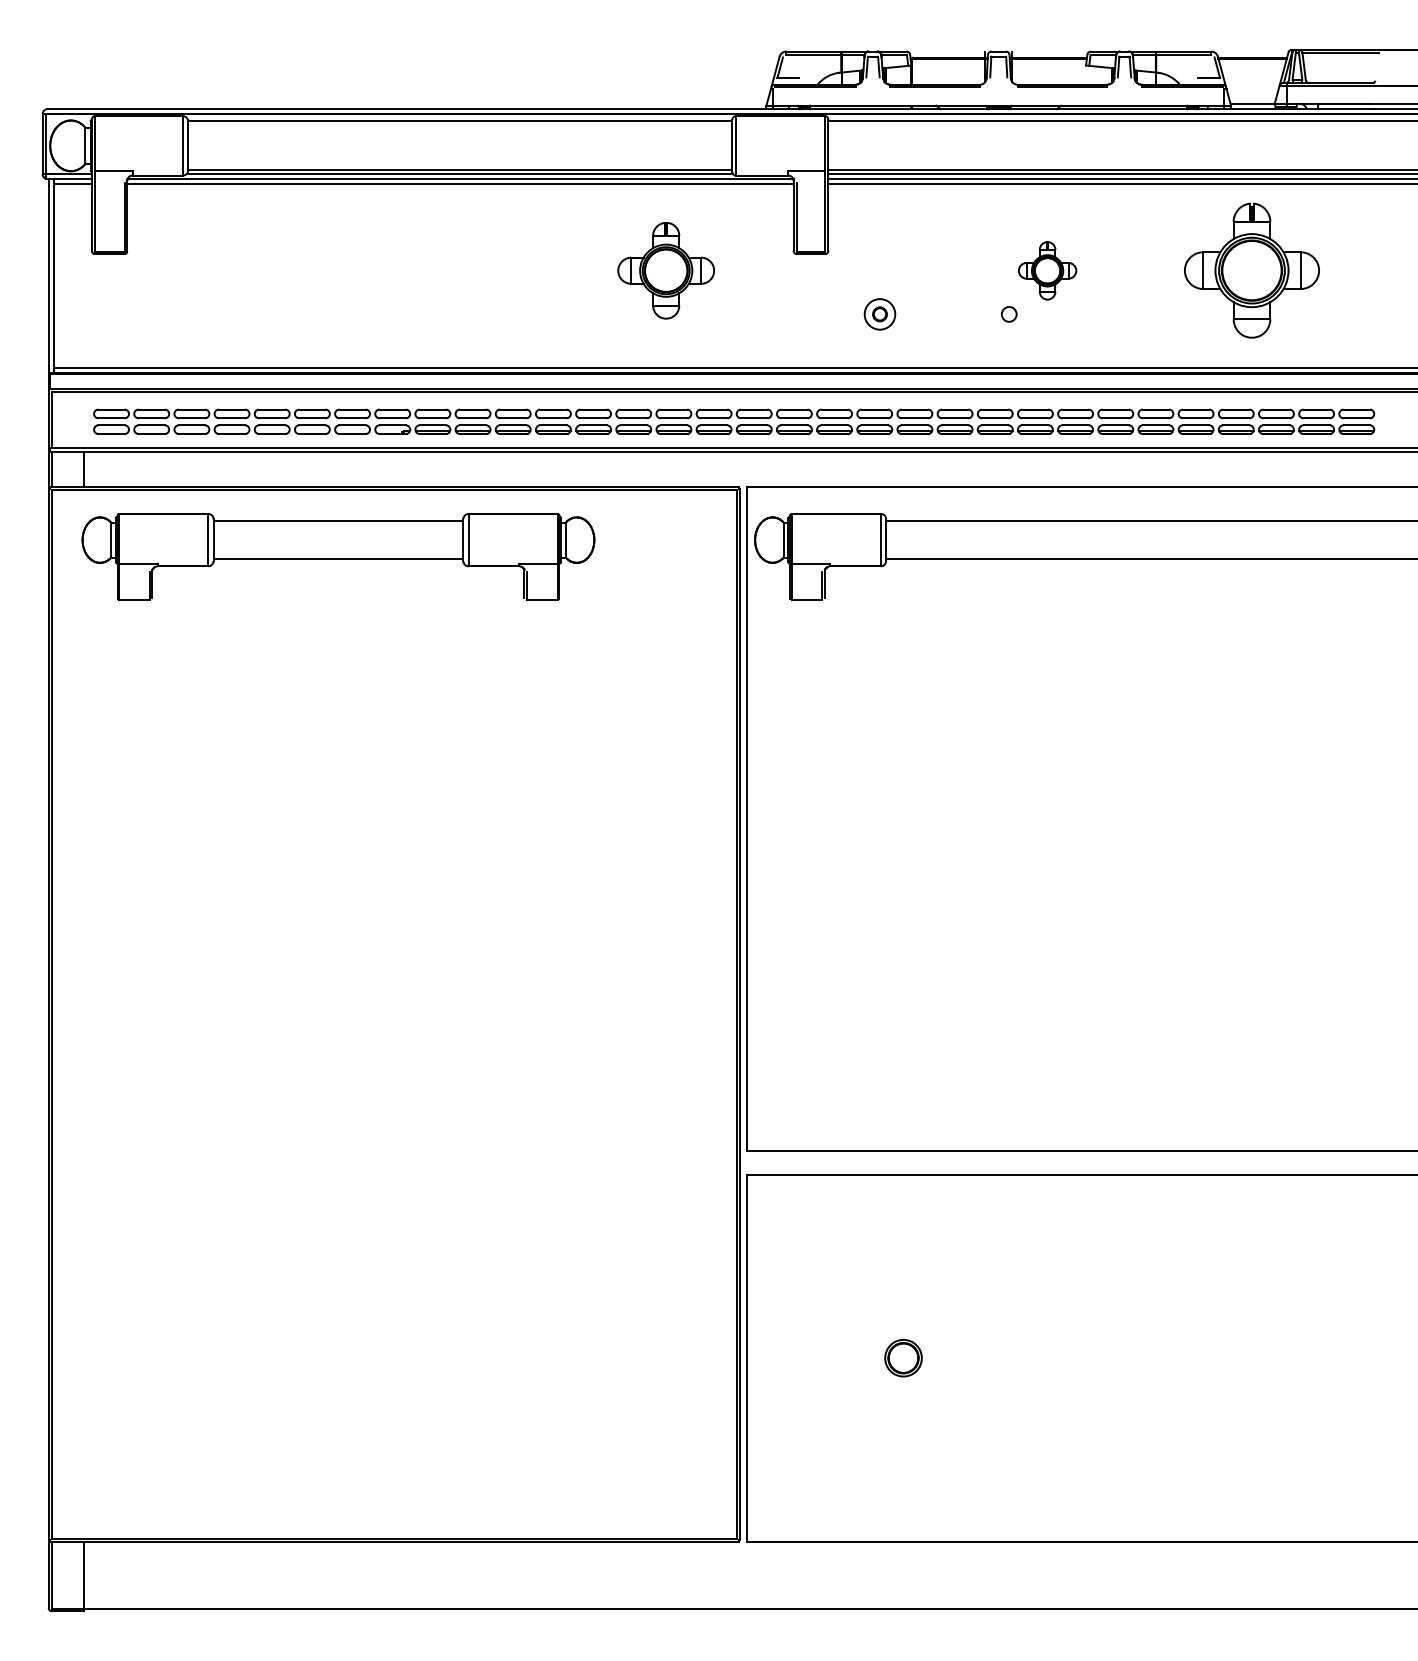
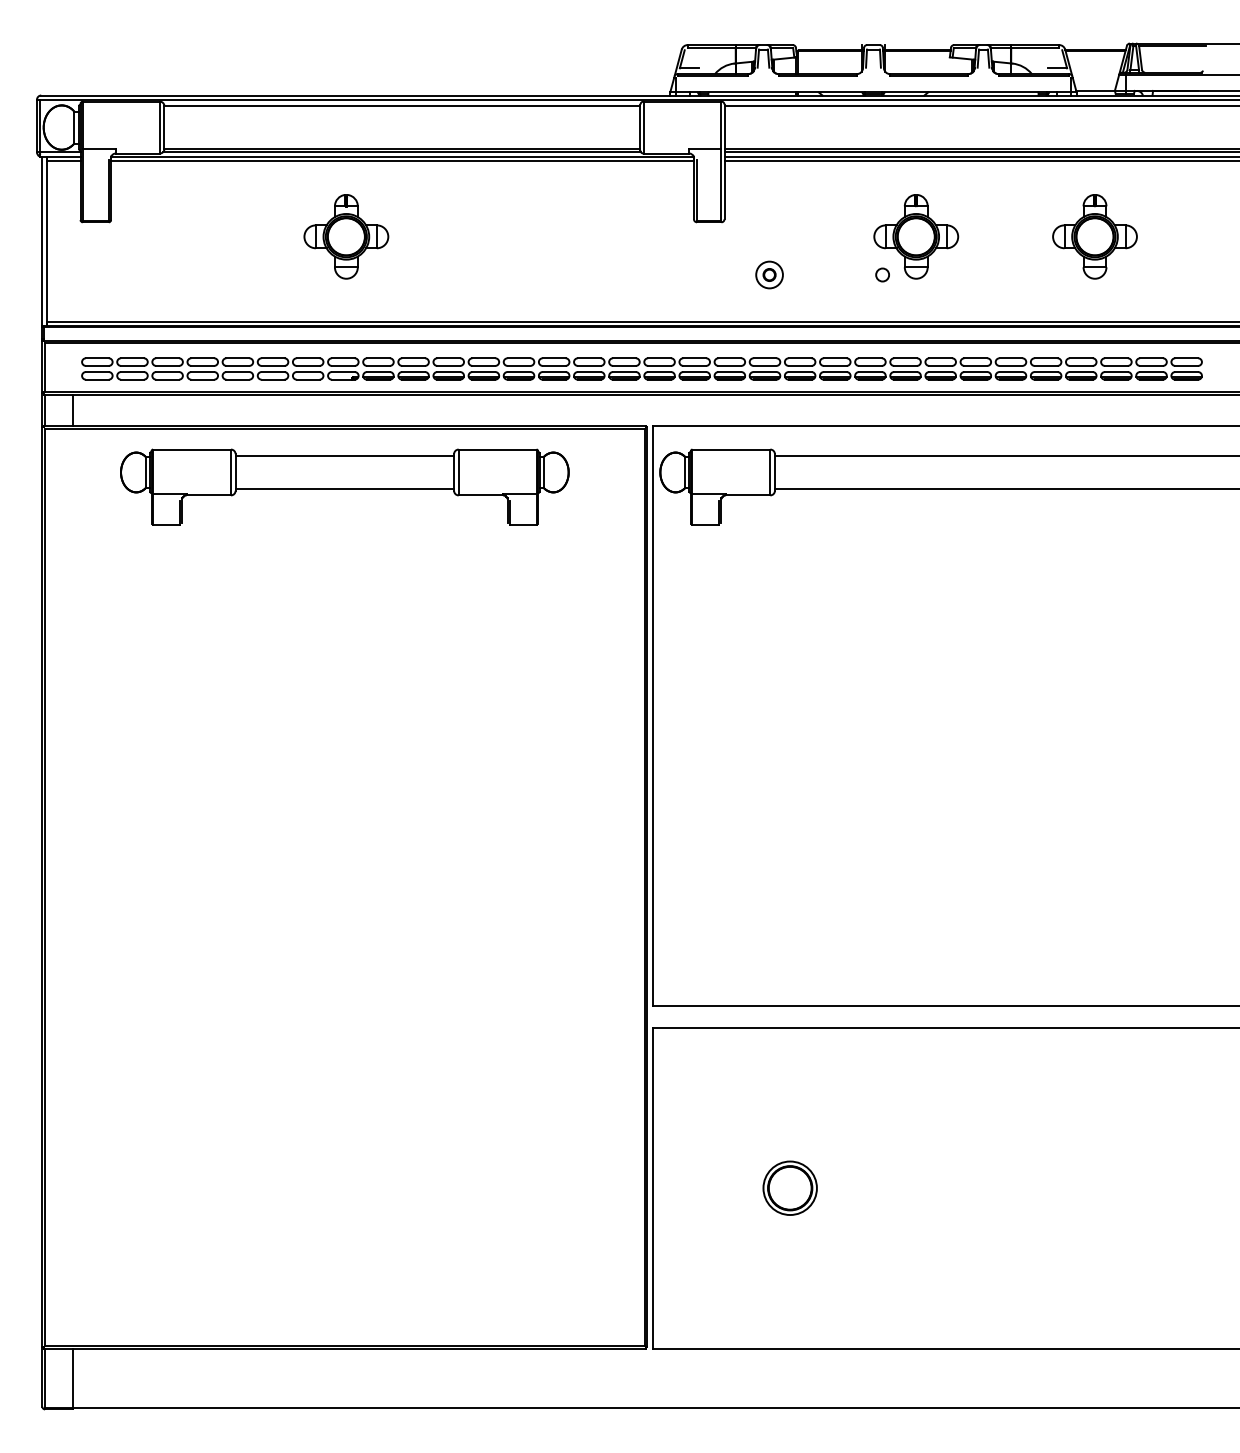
part: (666, 270) -> (346, 236), moved
part: (1047, 270) -> (916, 236), size x1.67
part: (1251, 270) -> (1094, 236), size x0.71
part: (338, 556) -> (344, 486), moved
part: (903, 1357) -> (790, 1187), size x1.67

